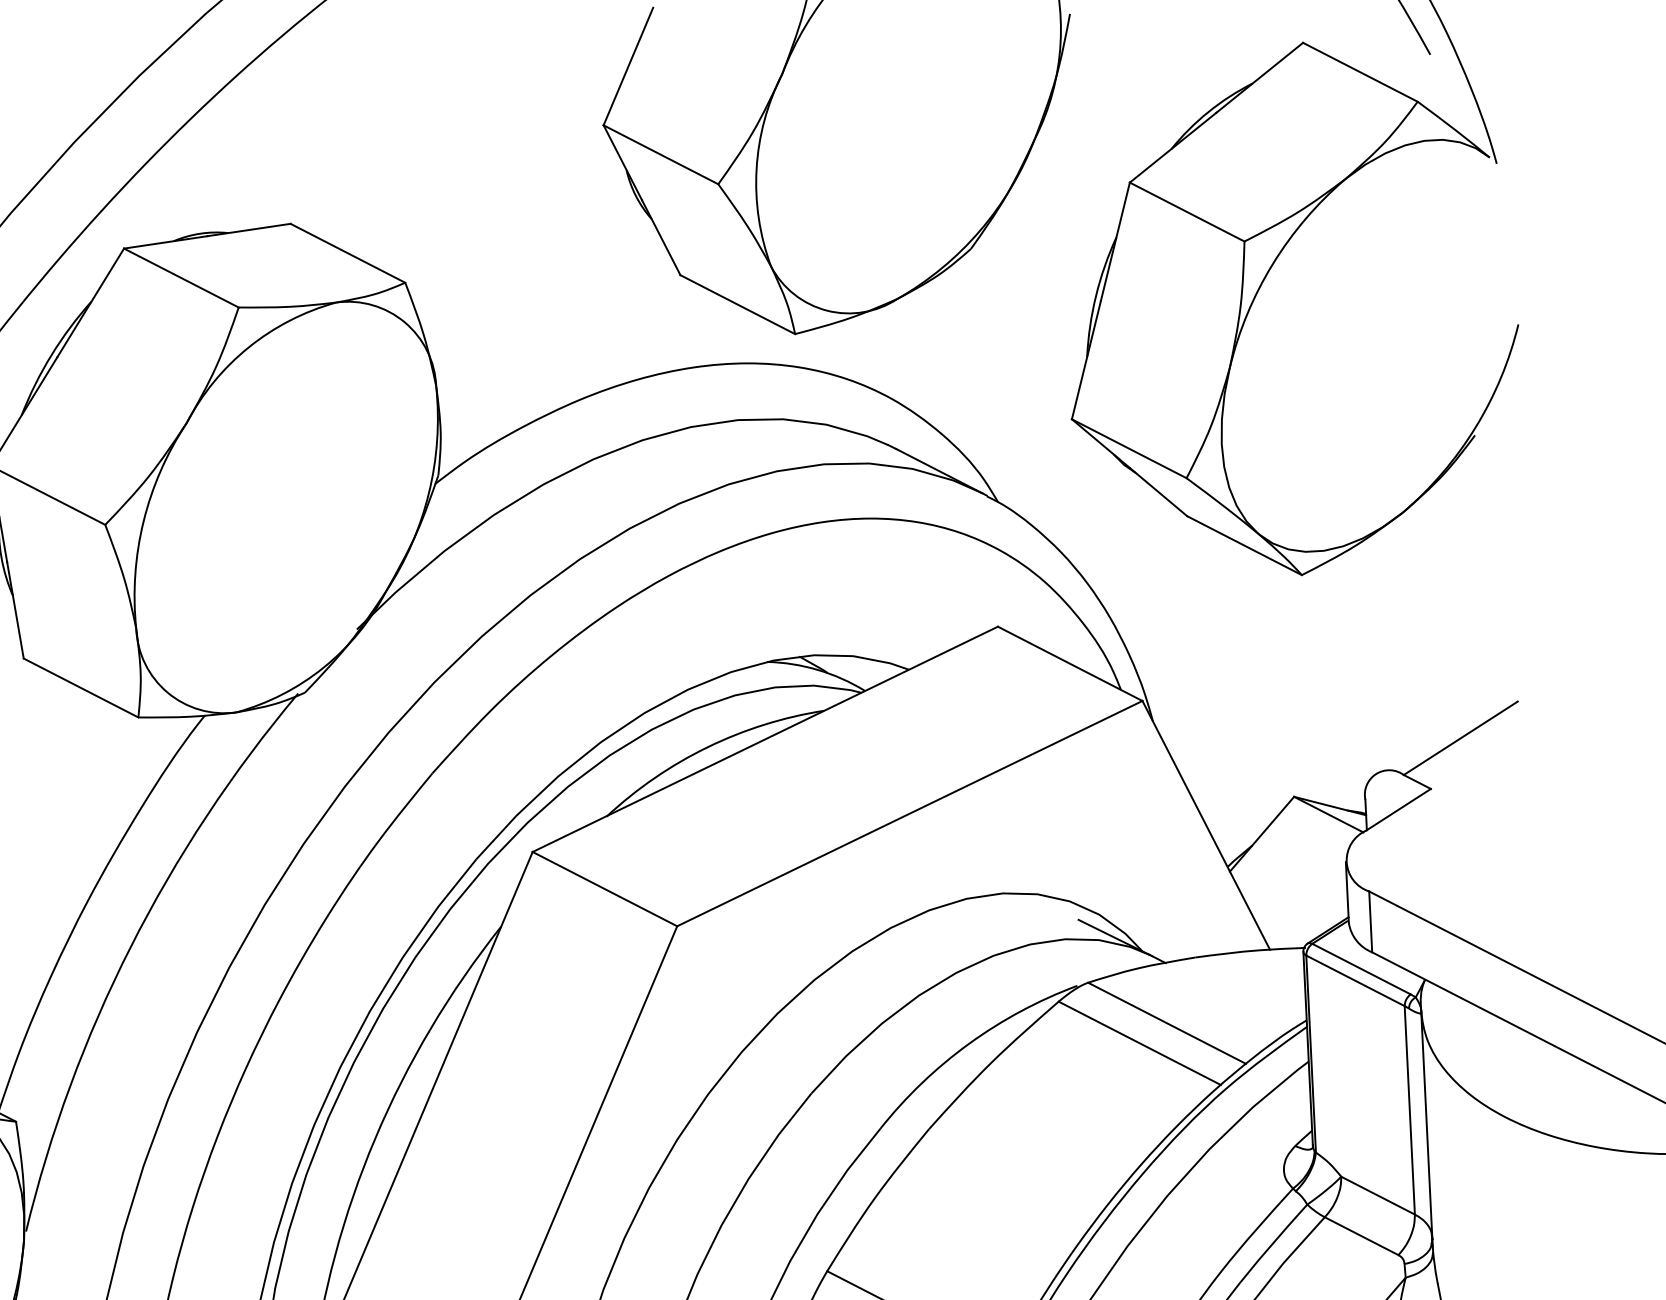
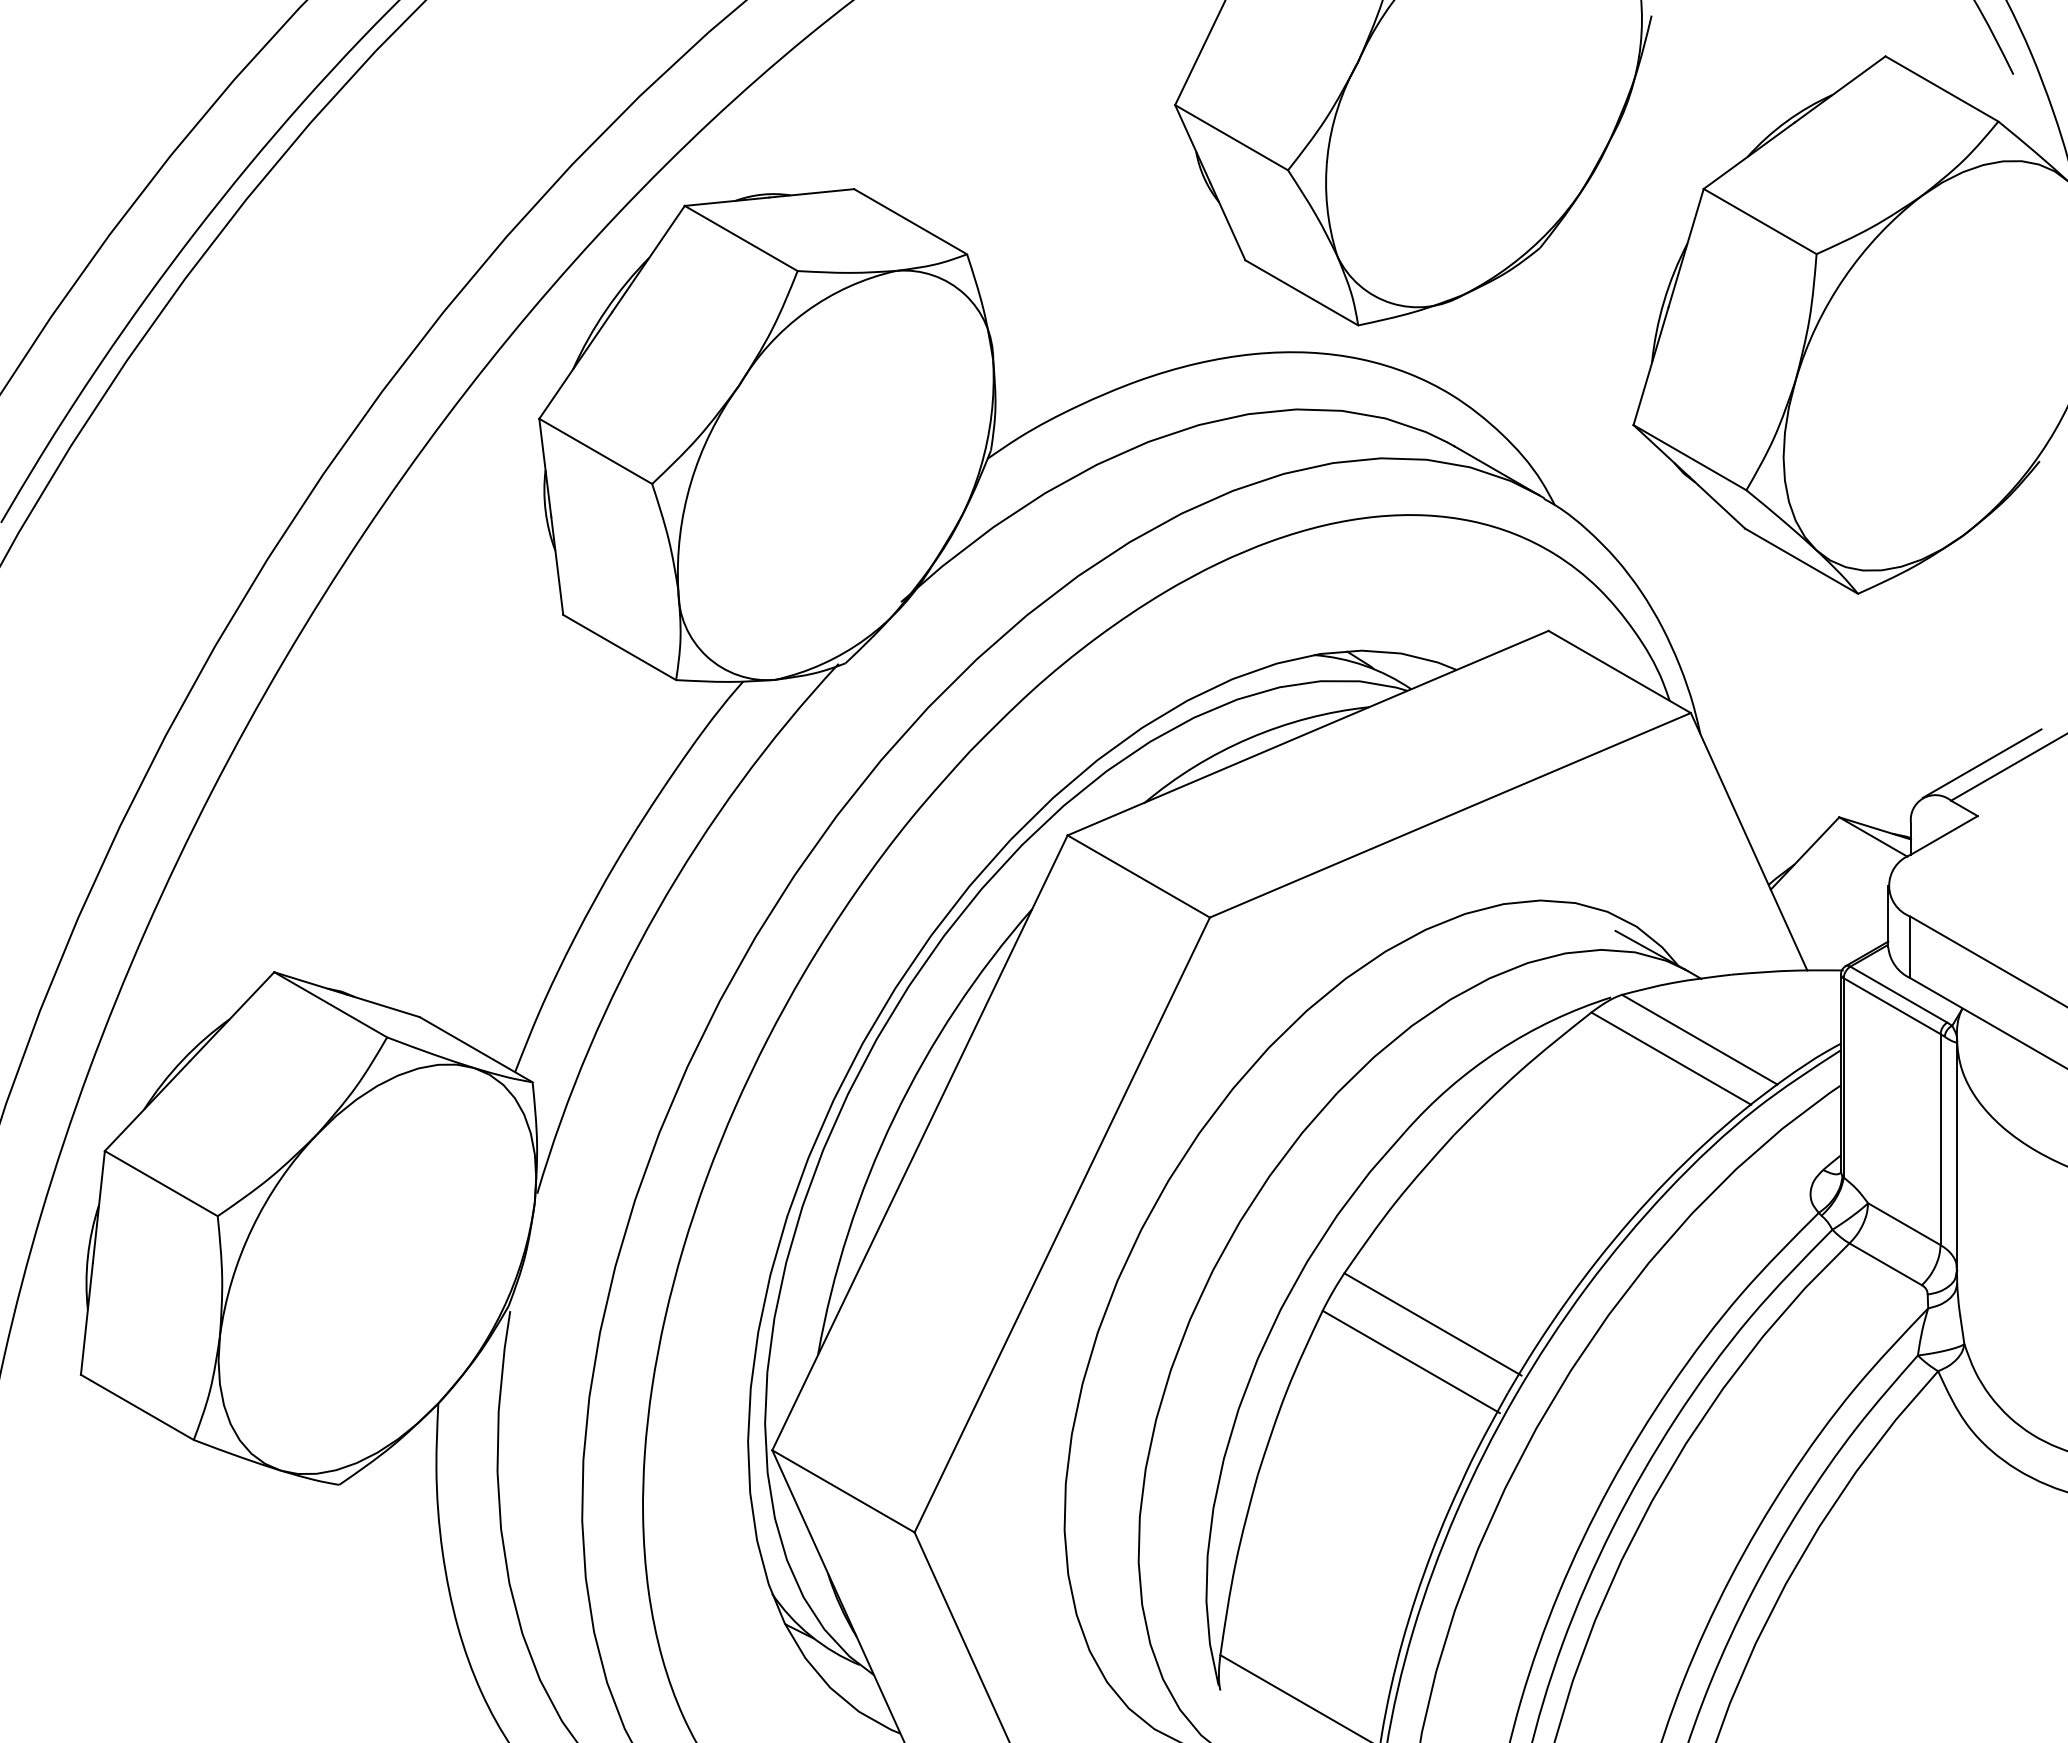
line: (1432, 736) -> (1981, 763), added

